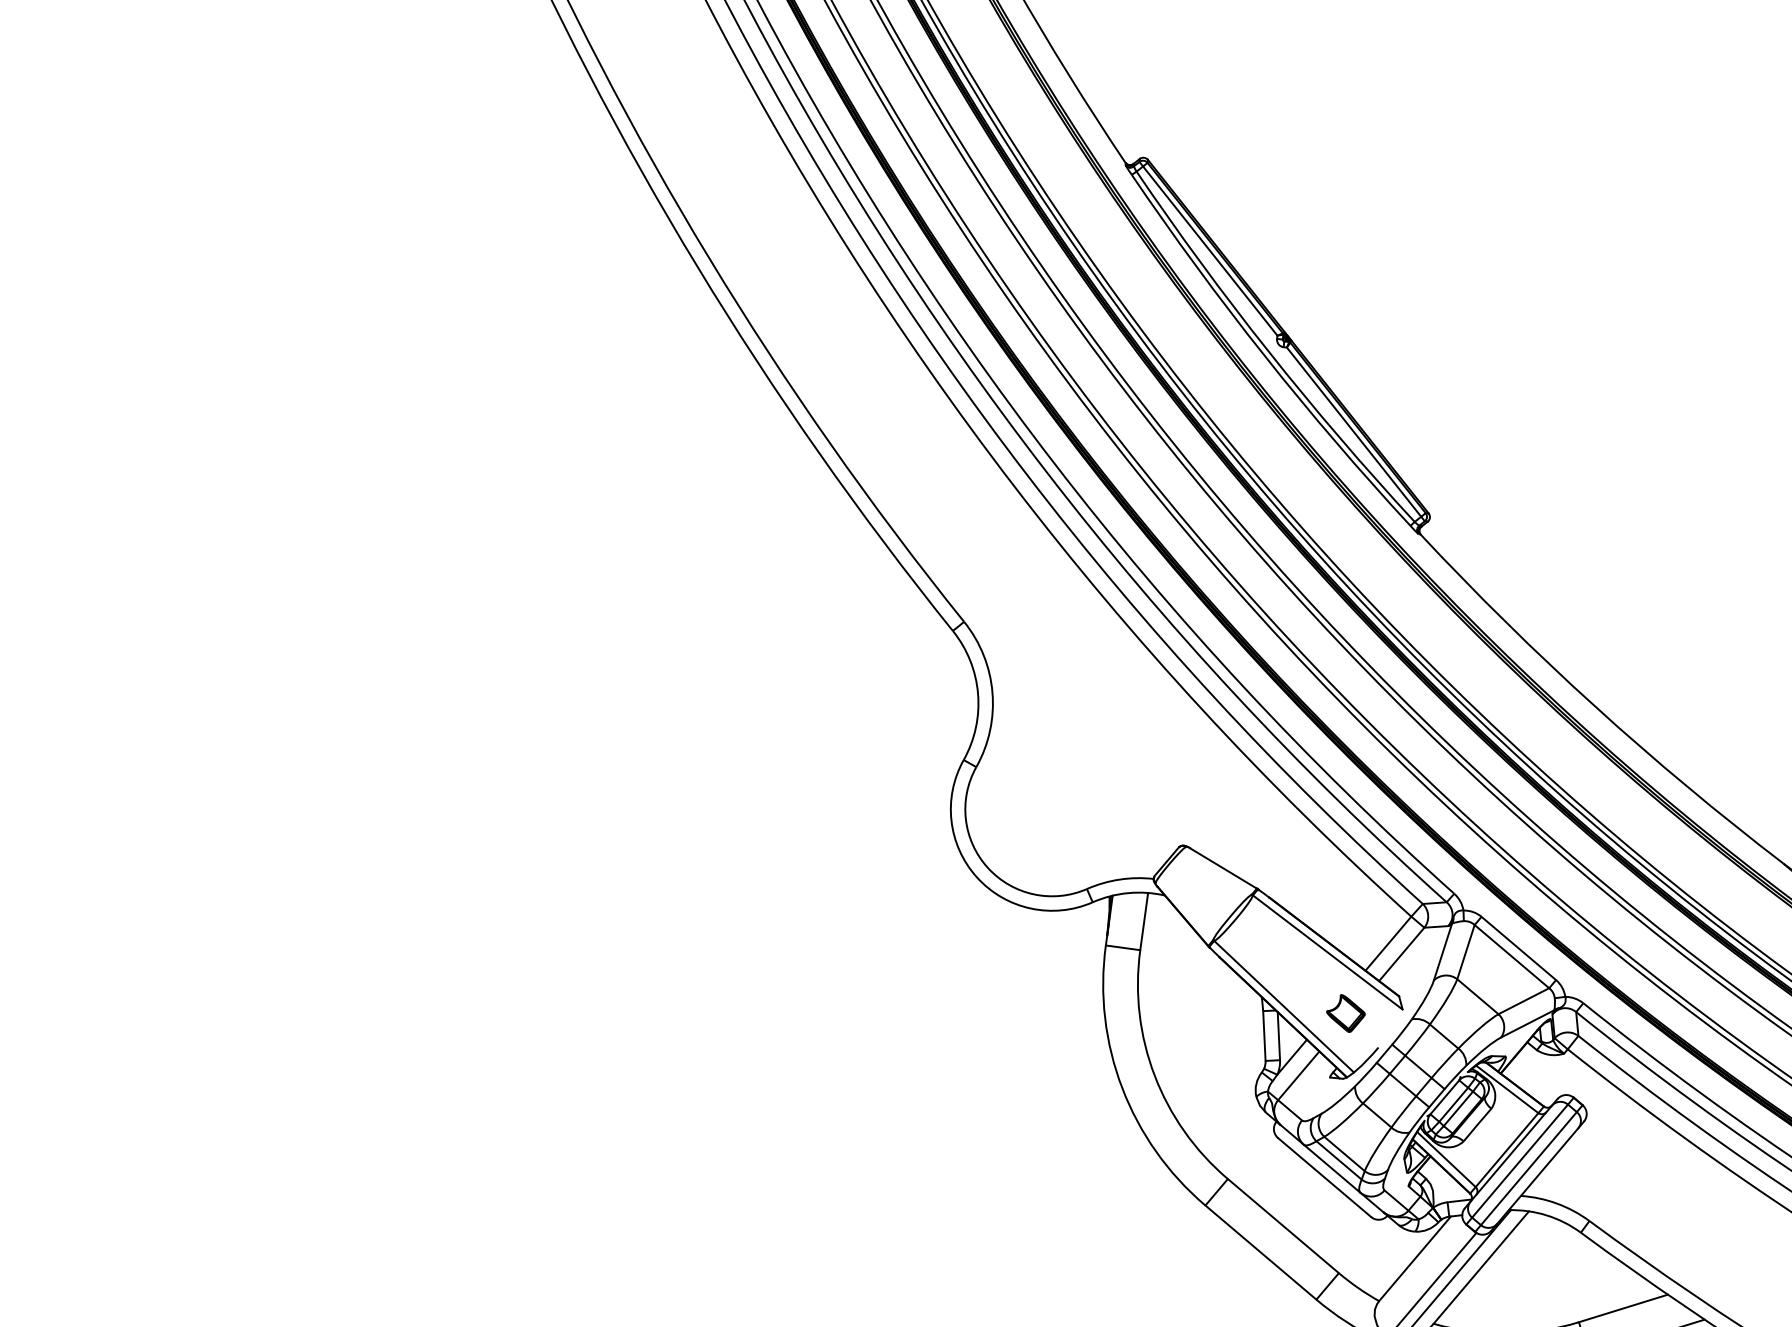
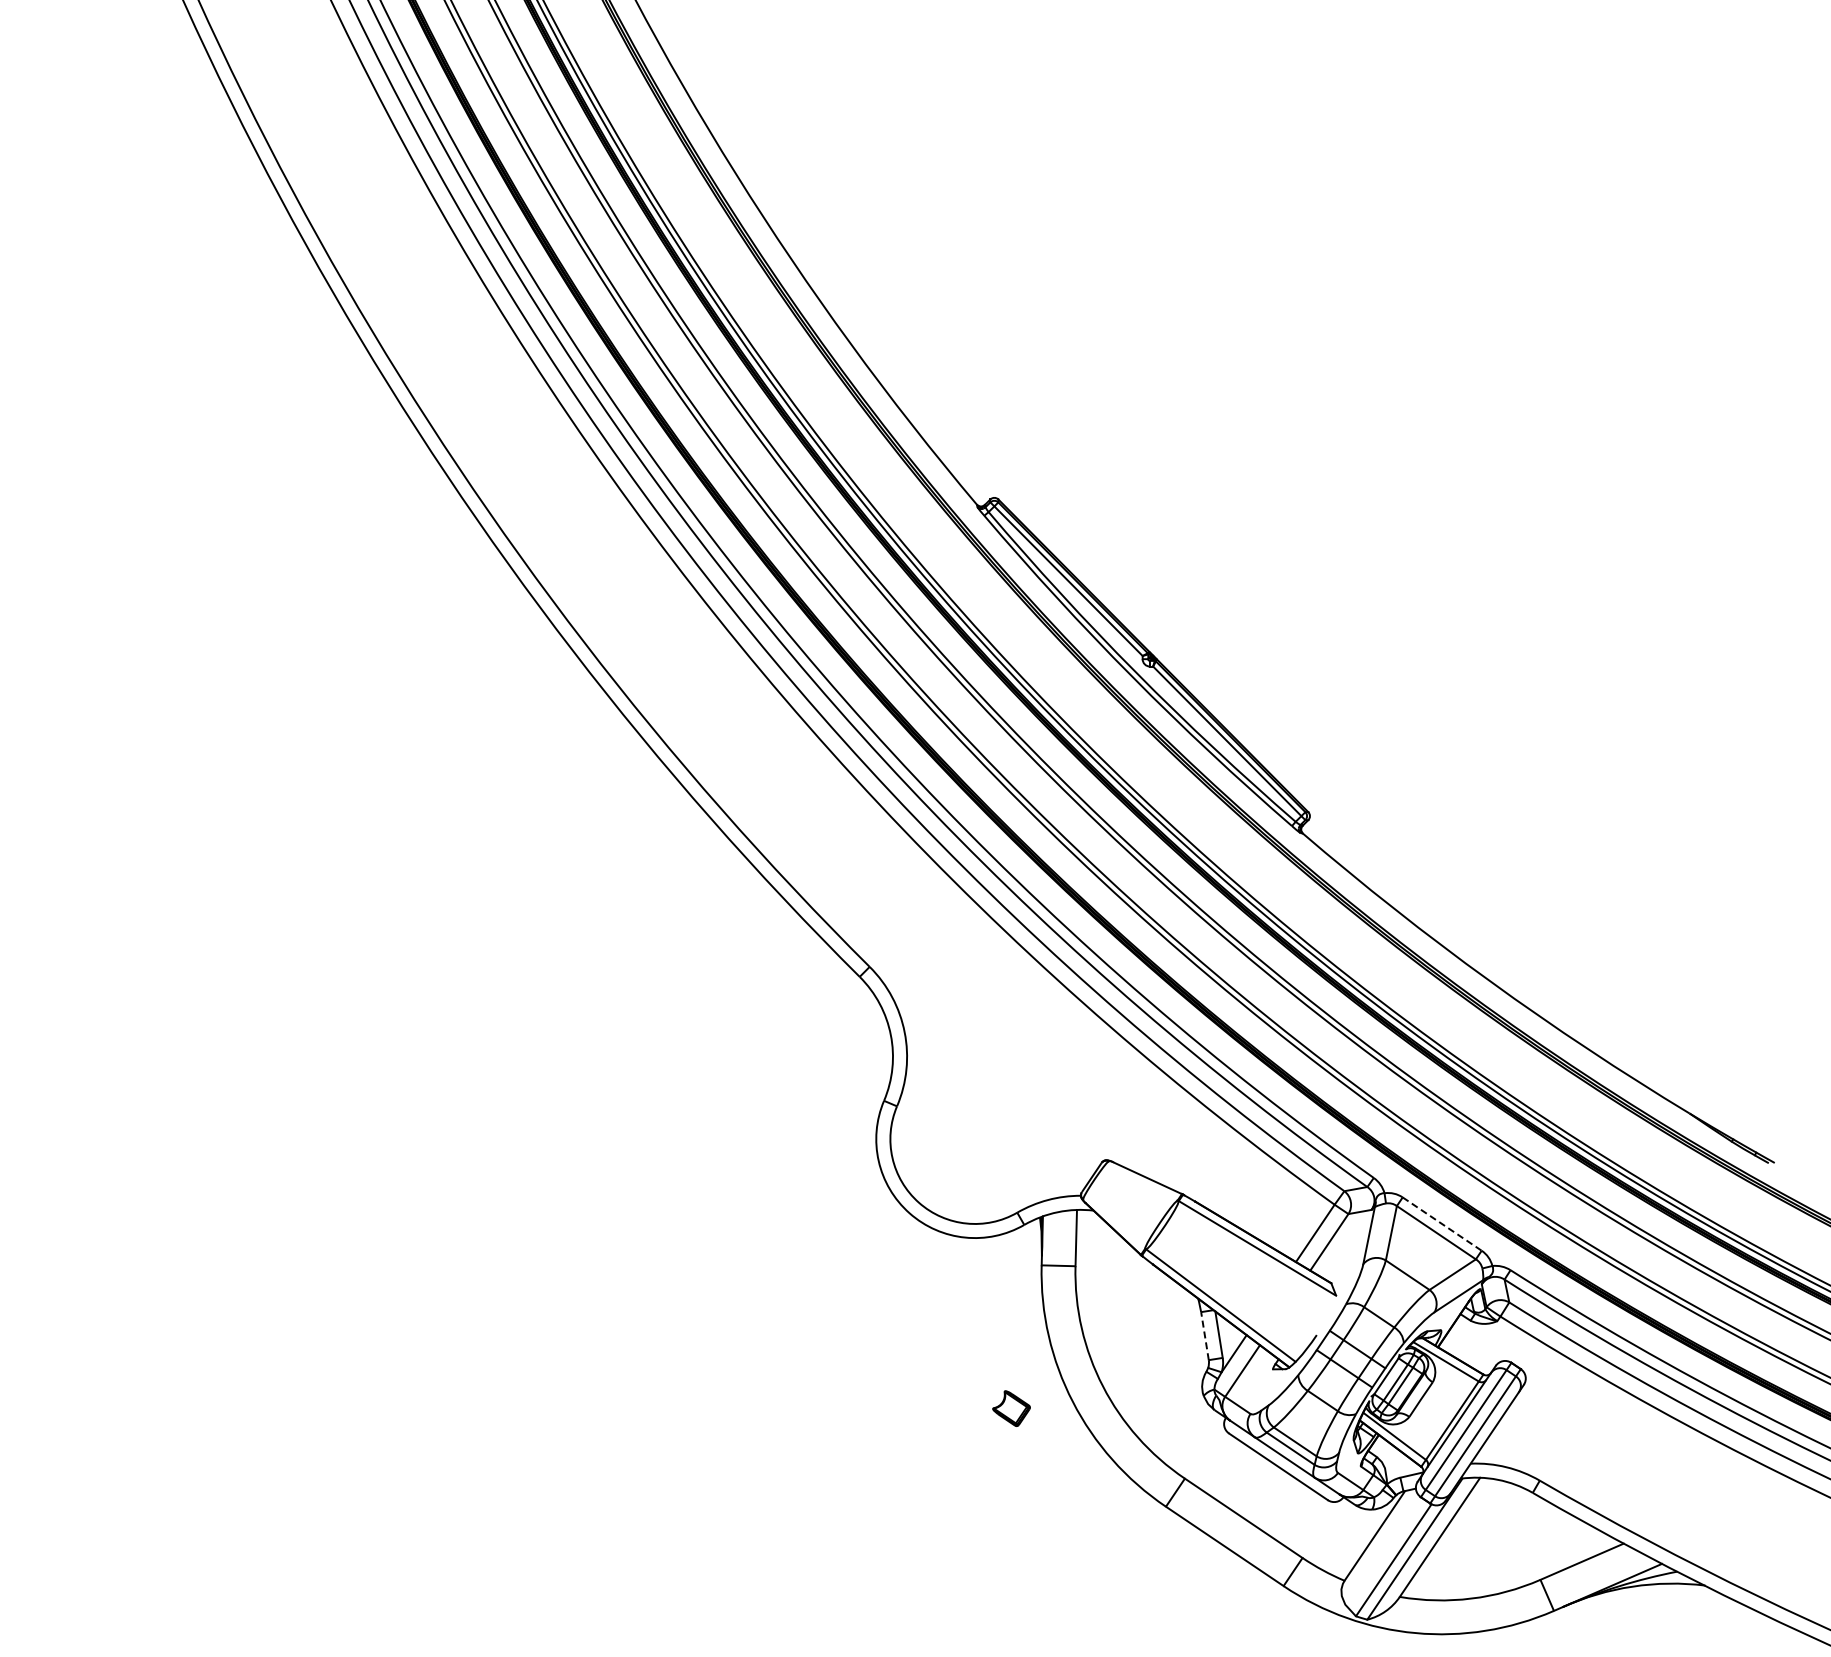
line: (1519, 948) -> (1442, 1224), solid -> dashed
part: (1345, 1013) -> (1011, 1408), moved
line: (1263, 1035) -> (1204, 1335), solid -> dashed

